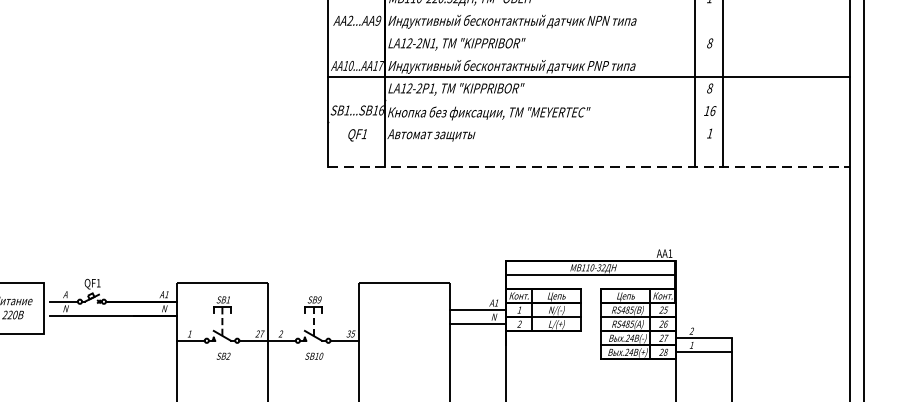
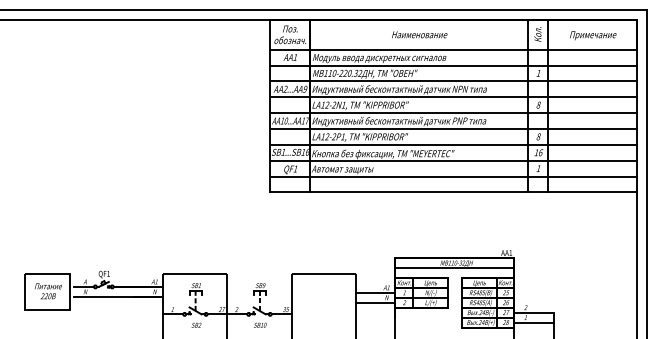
line: (588, 9) -> (453, 81), added
line: (588, 32) -> (453, 97), added
line: (588, 55) -> (453, 113), added
line: (588, 99) -> (453, 144), added
line: (588, 122) -> (453, 160), added
line: (588, 144) -> (453, 176), added
line: (590, 167) -> (454, 192), dashed -> solid

